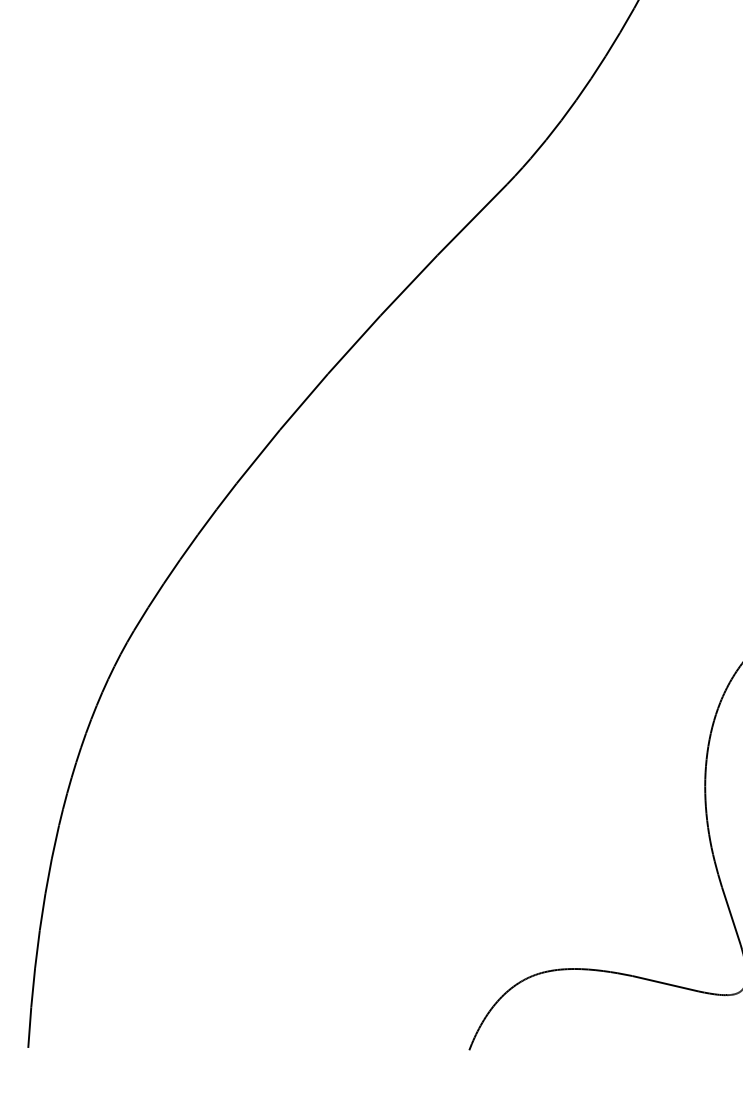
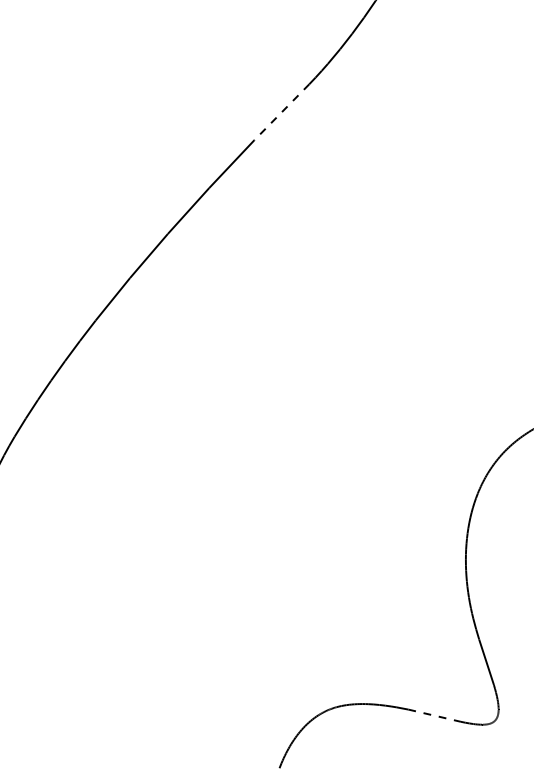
line: (472, 219) -> (282, 111), solid -> dashed
line: (666, 983) -> (435, 715), solid -> dashed

